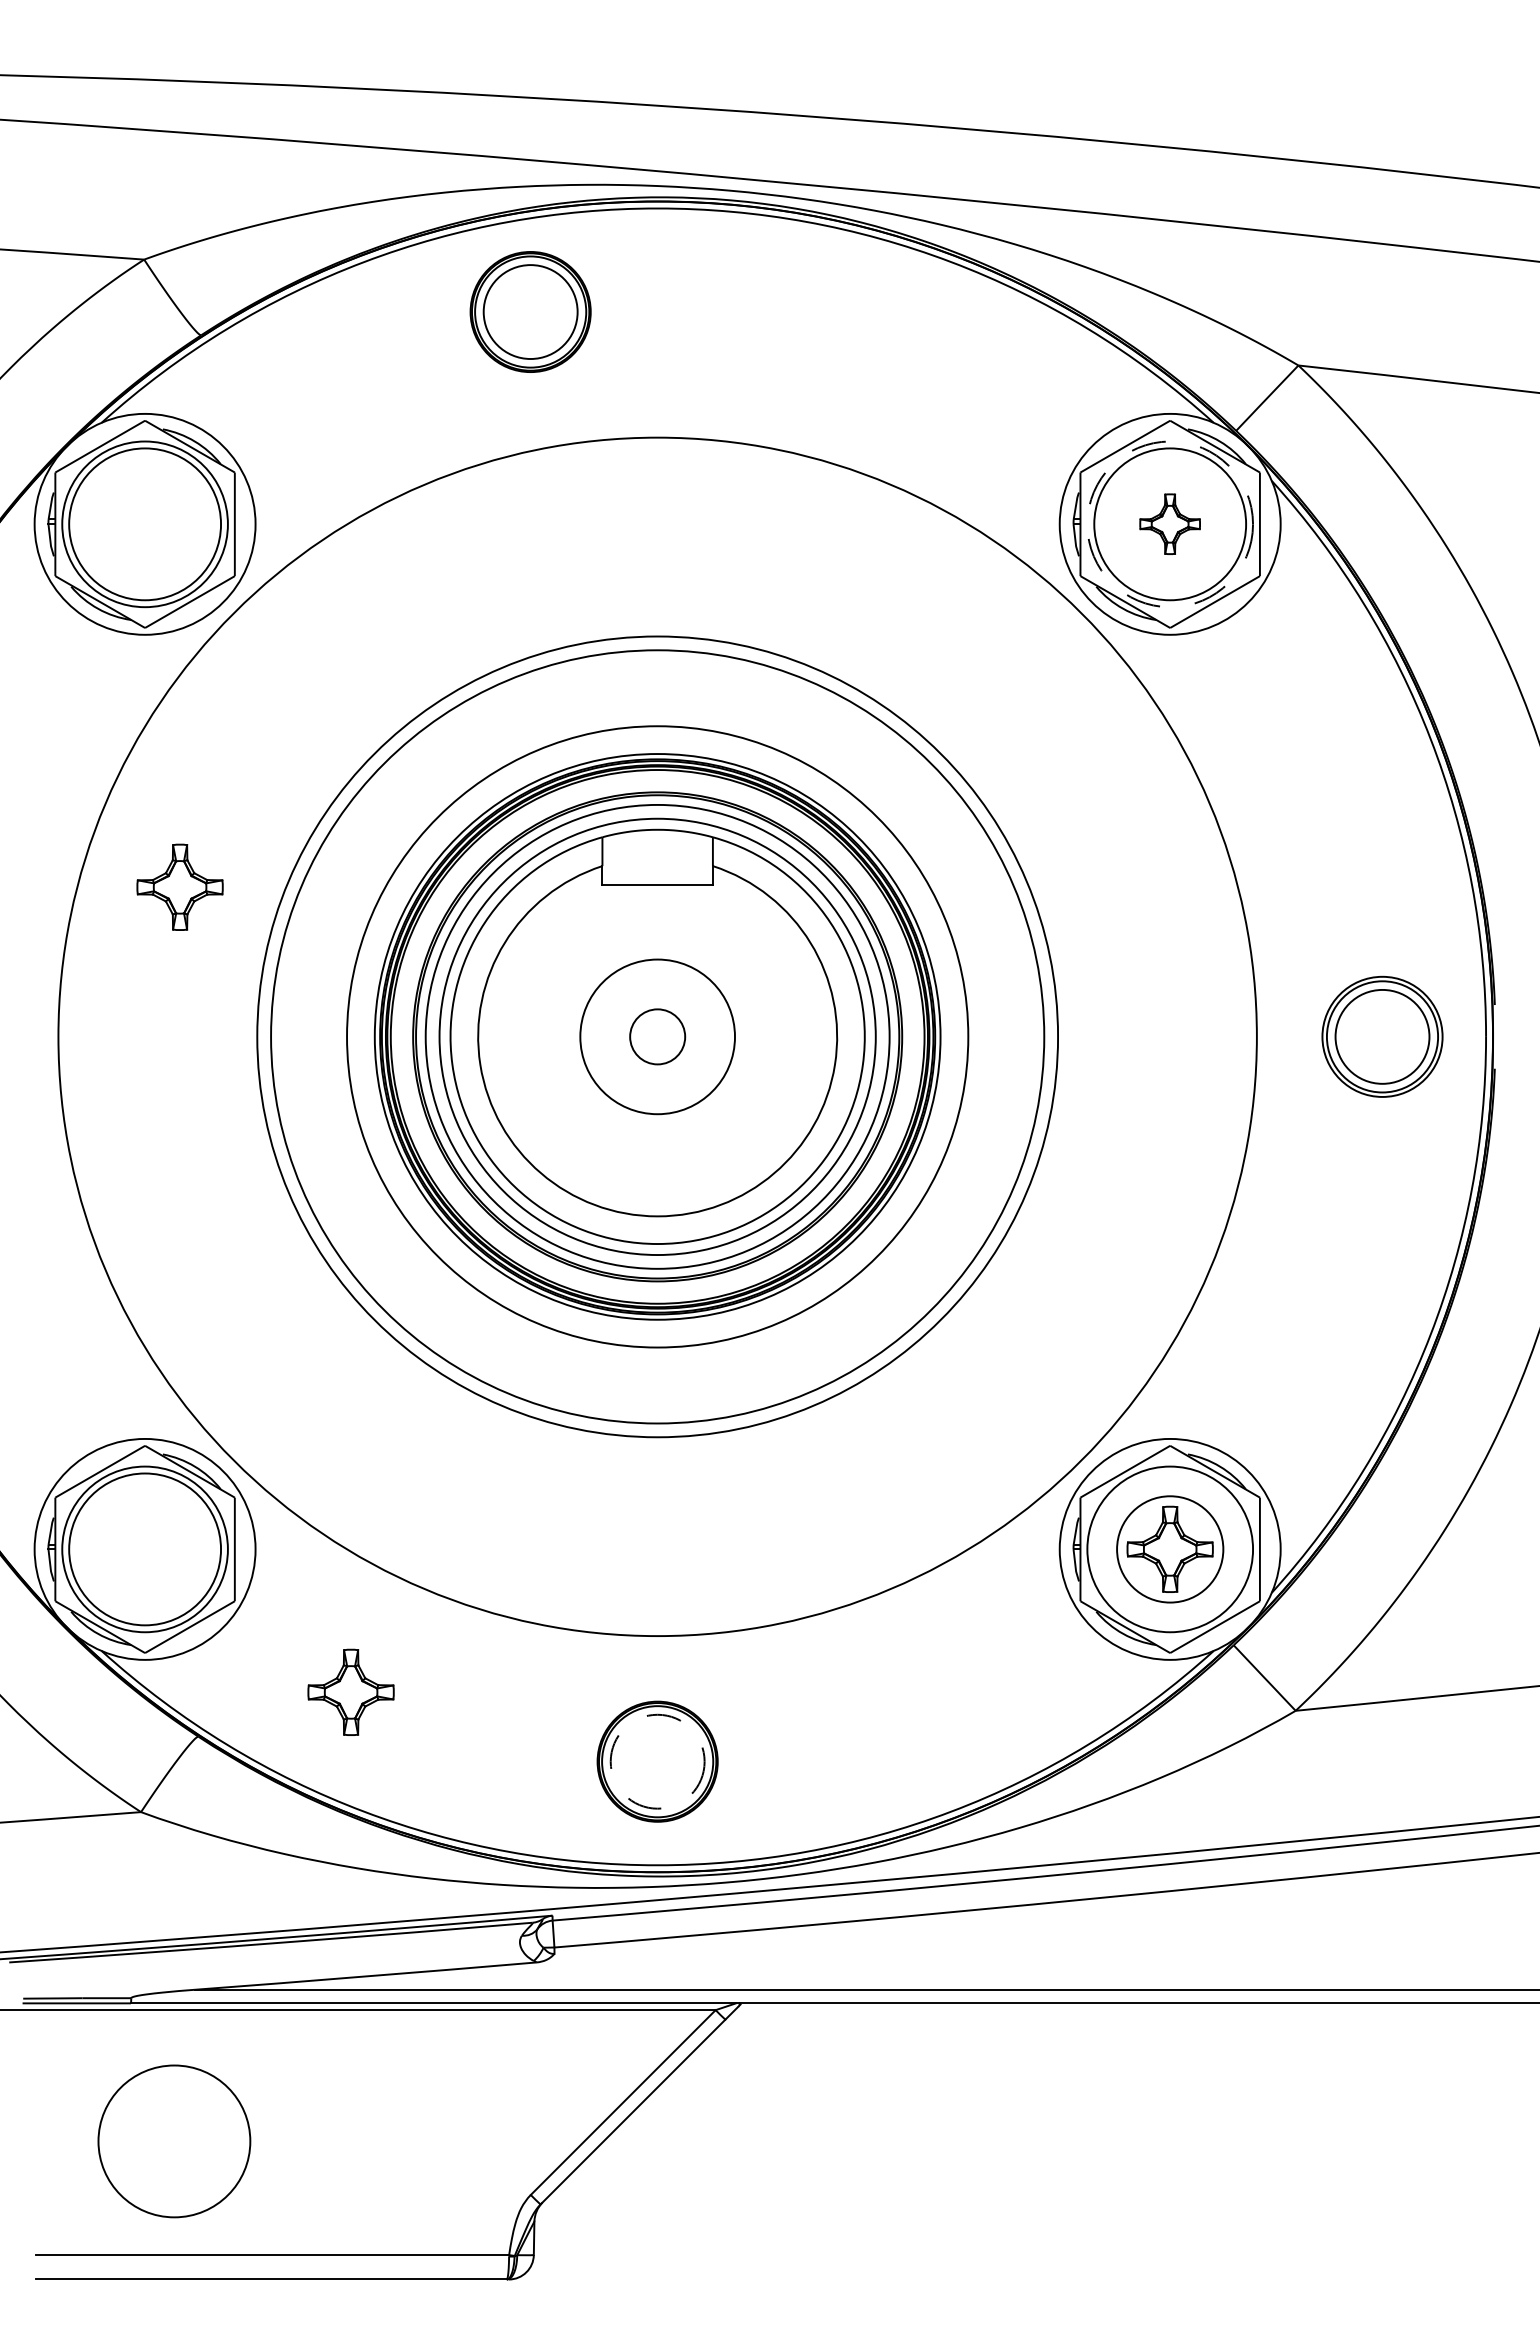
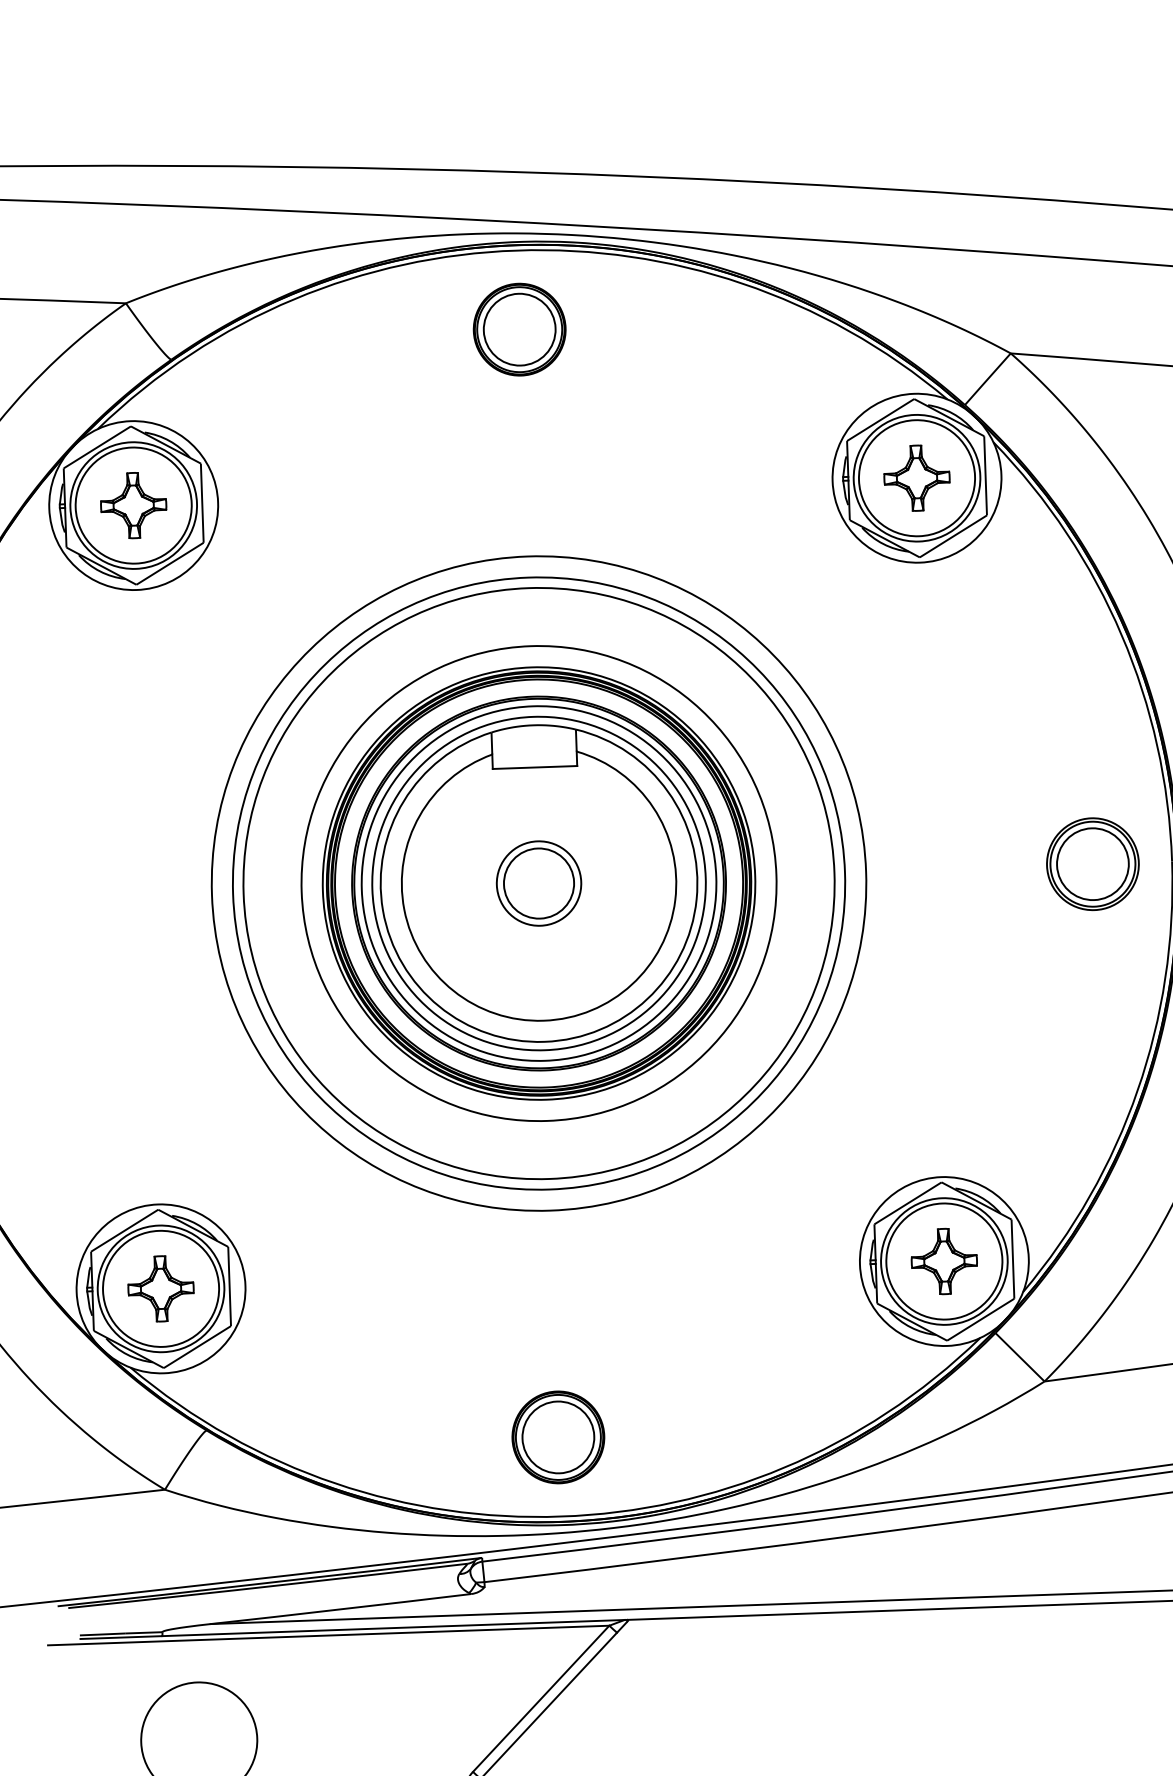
part: (530, 311) -> (519, 329), moved
part: (1169, 523) -> (916, 477), size x1.43
circle: (1170, 524) -> (917, 478), dashed -> solid
part: (179, 886) -> (133, 504), moved
circle: (657, 1036) -> (538, 883), size x0.71
circle: (657, 1036) -> (538, 883), size x0.71
circle: (657, 1036) -> (538, 883), size x1.67
circle: (1170, 1549) -> (944, 1261), size x1.43
part: (350, 1691) -> (160, 1288), moved
circle: (657, 1761) -> (558, 1437), dashed -> solid

